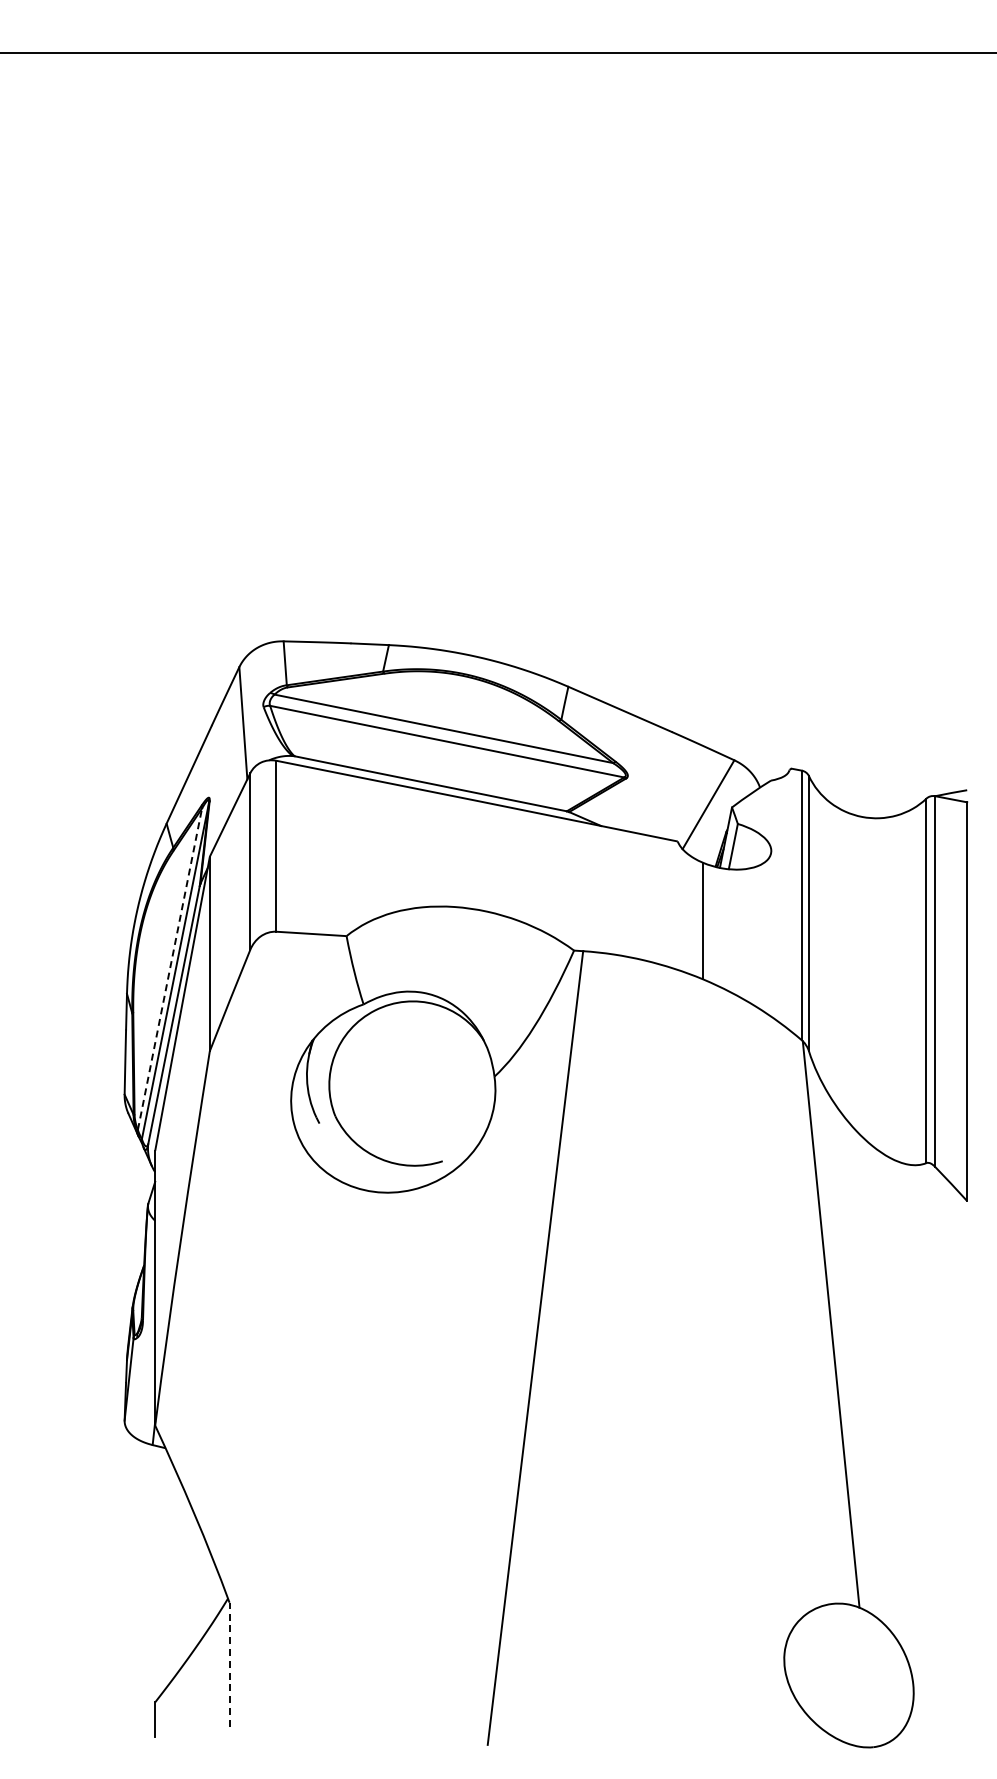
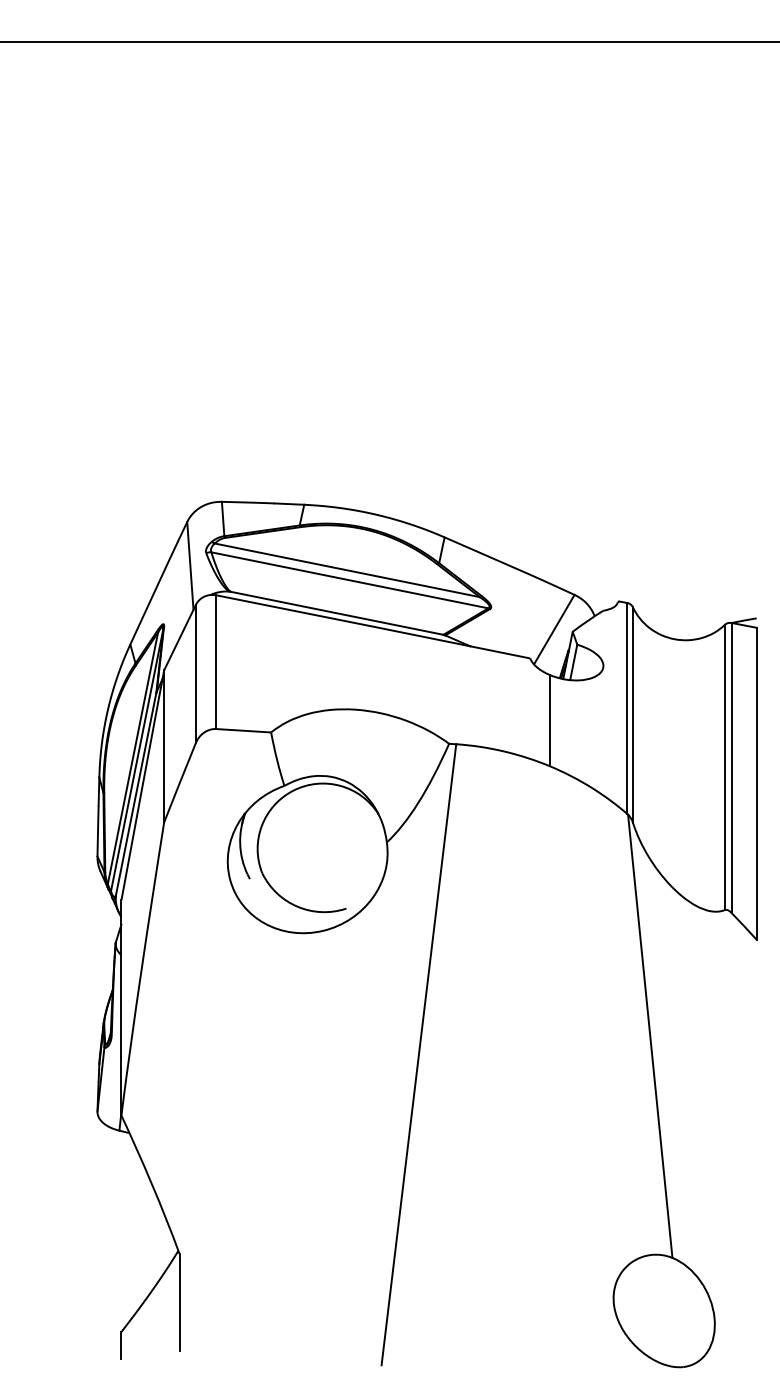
line: (169, 969) -> (132, 758), dashed -> solid
line: (229, 1664) -> (179, 1302), dashed -> solid

